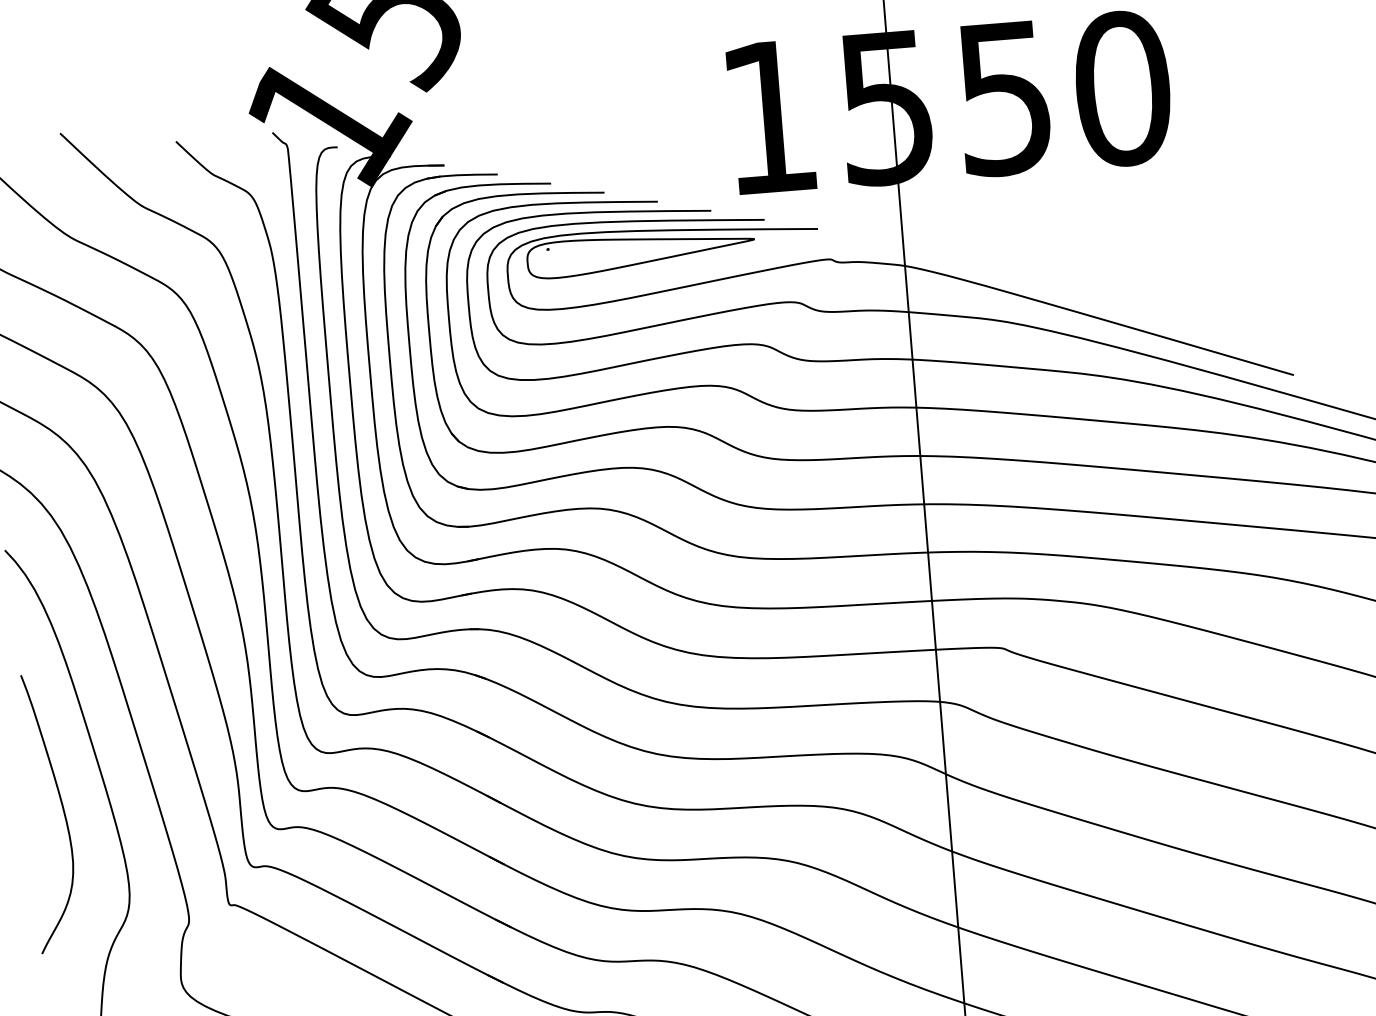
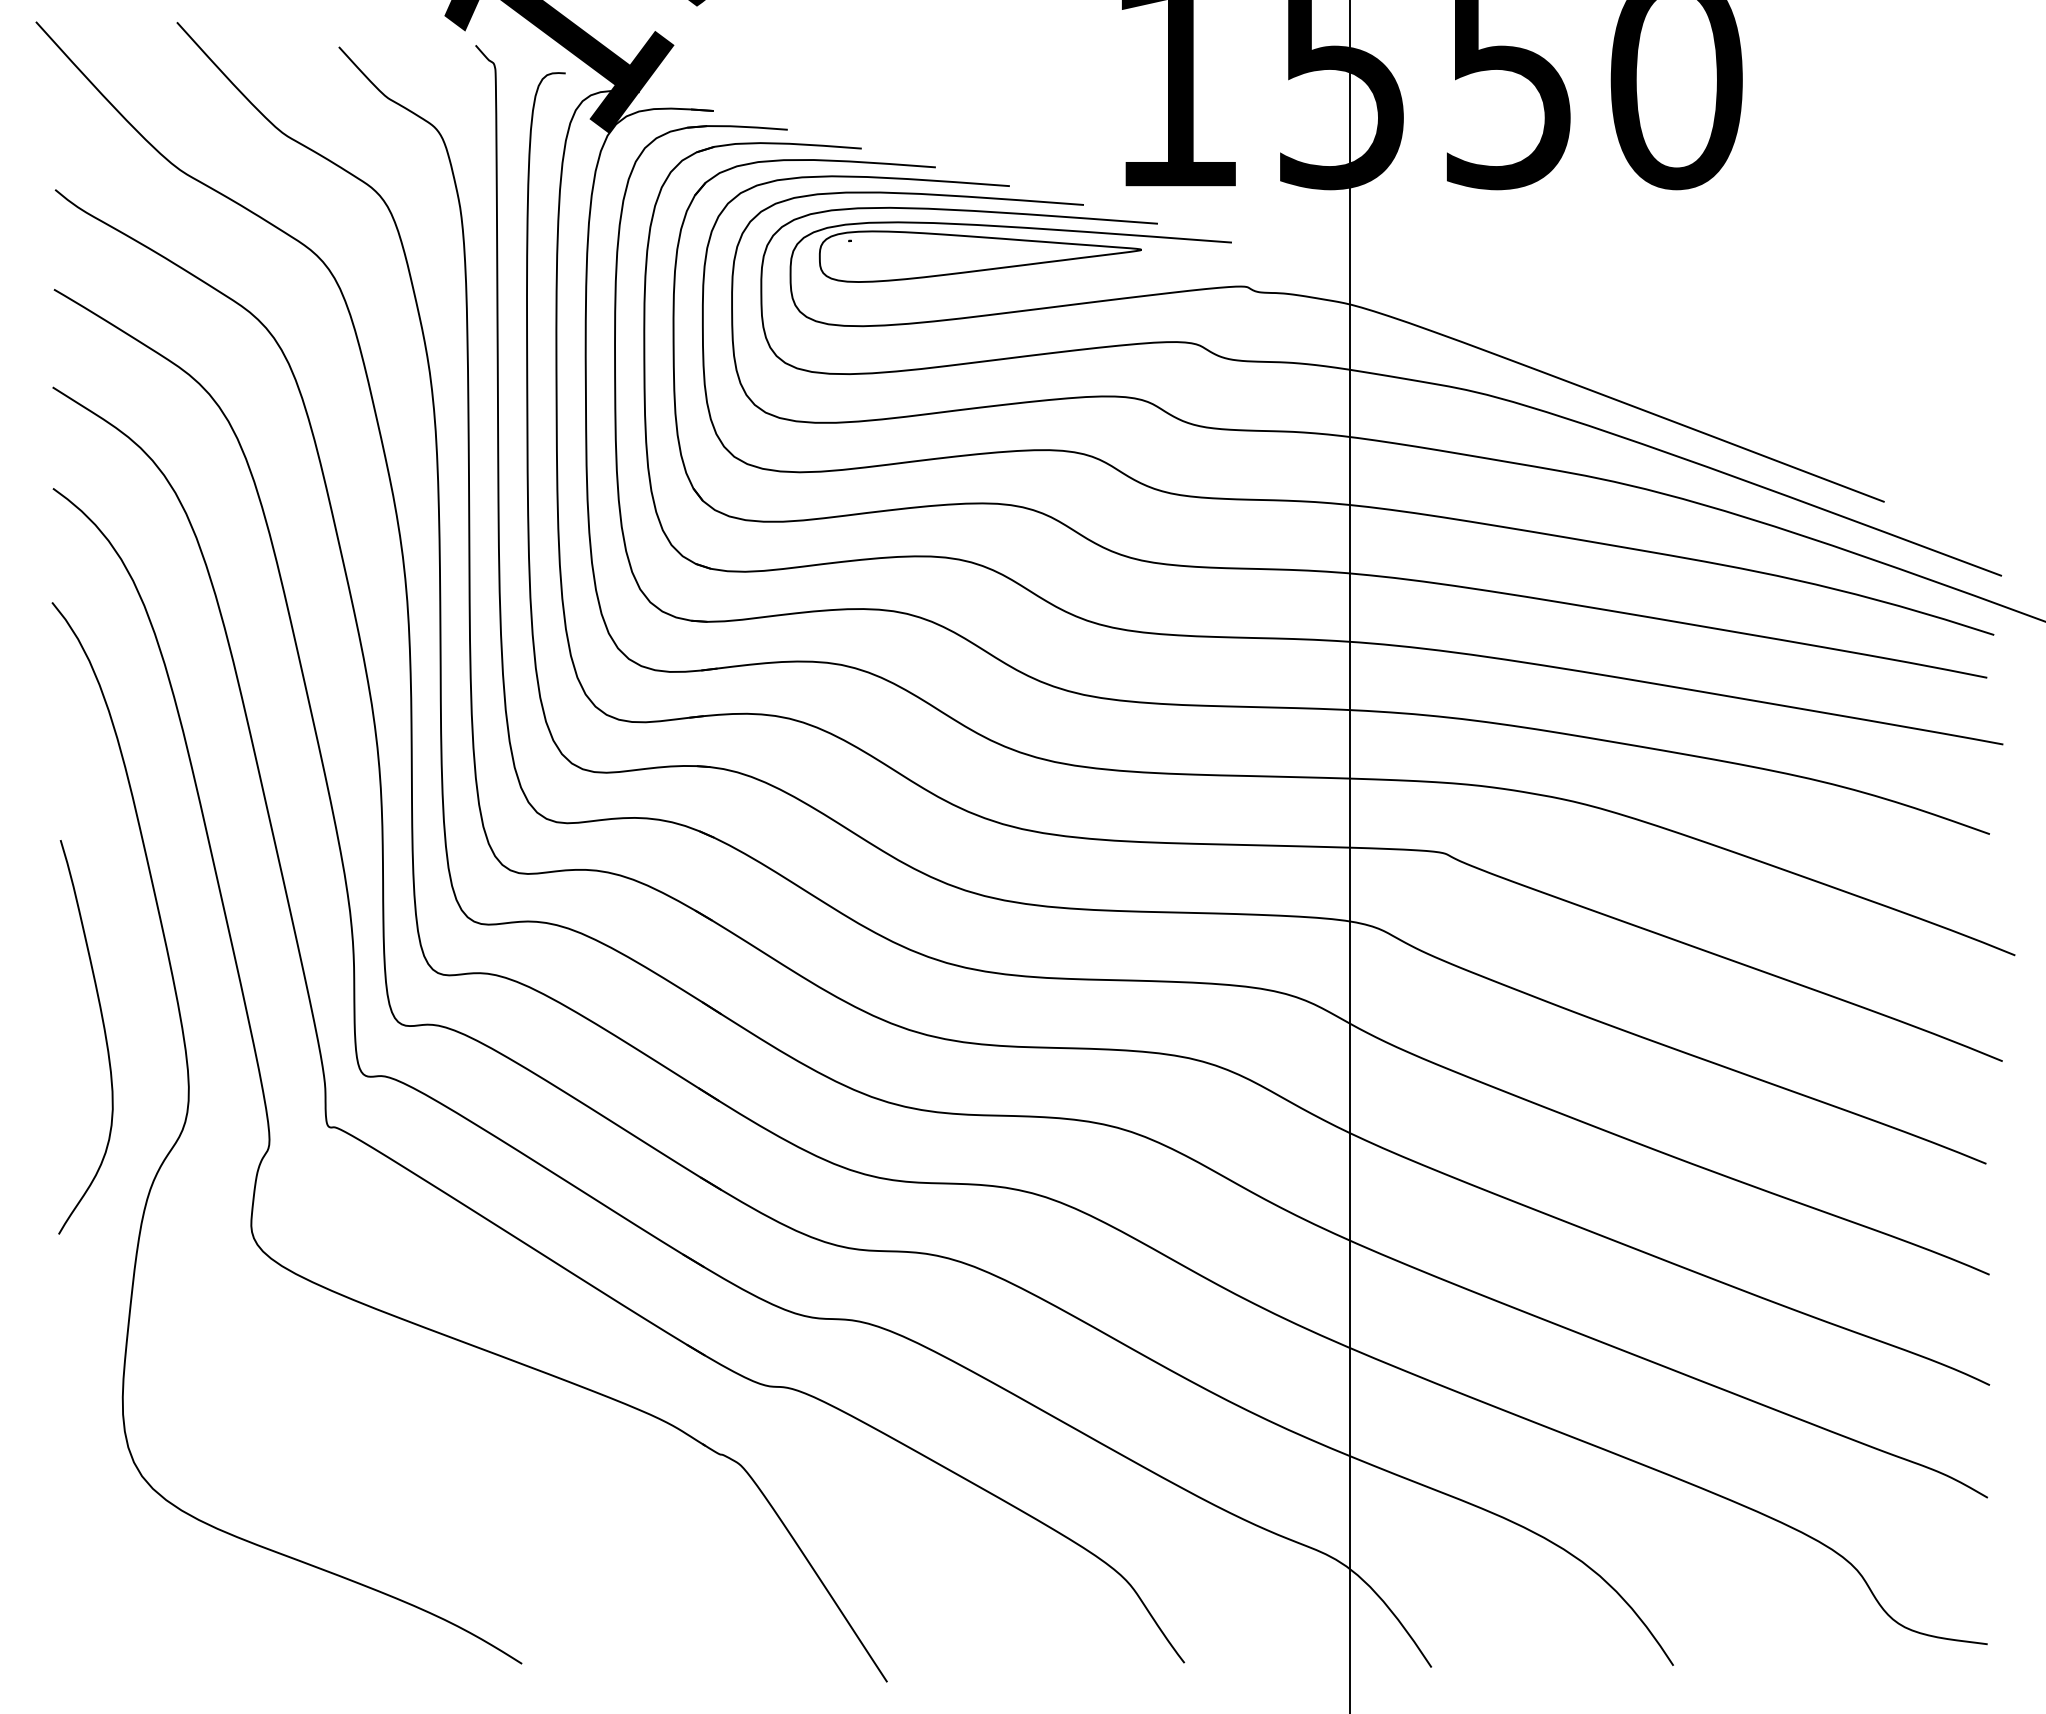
curve: (63, 811) -> (104, 1036), moved

